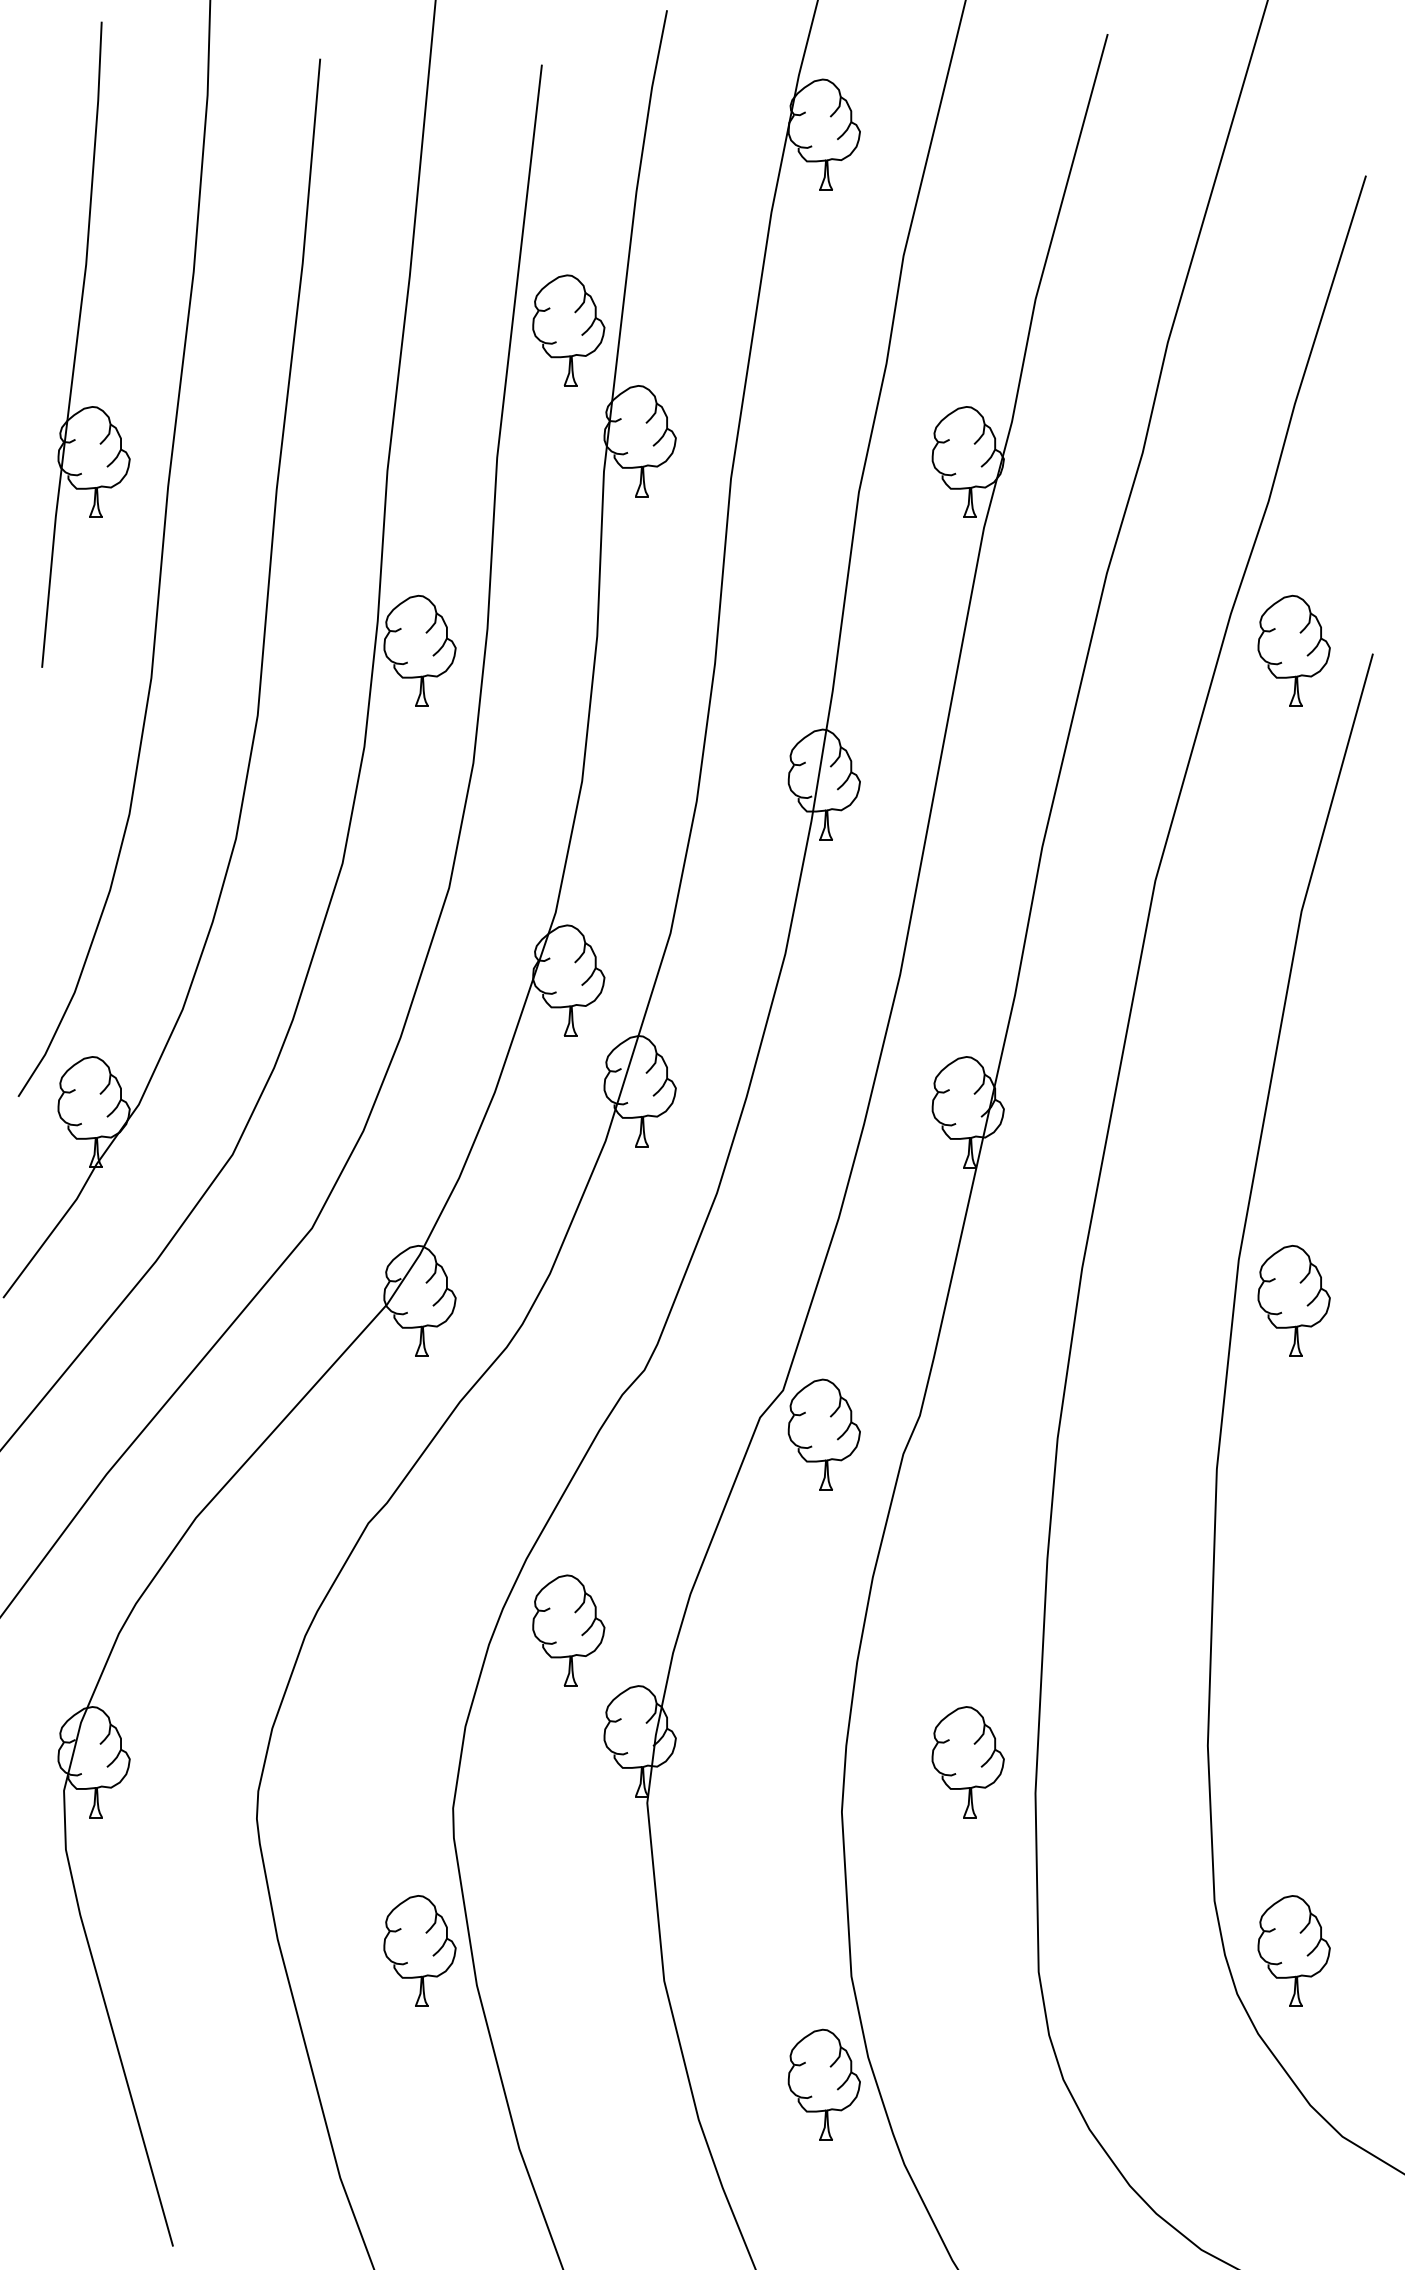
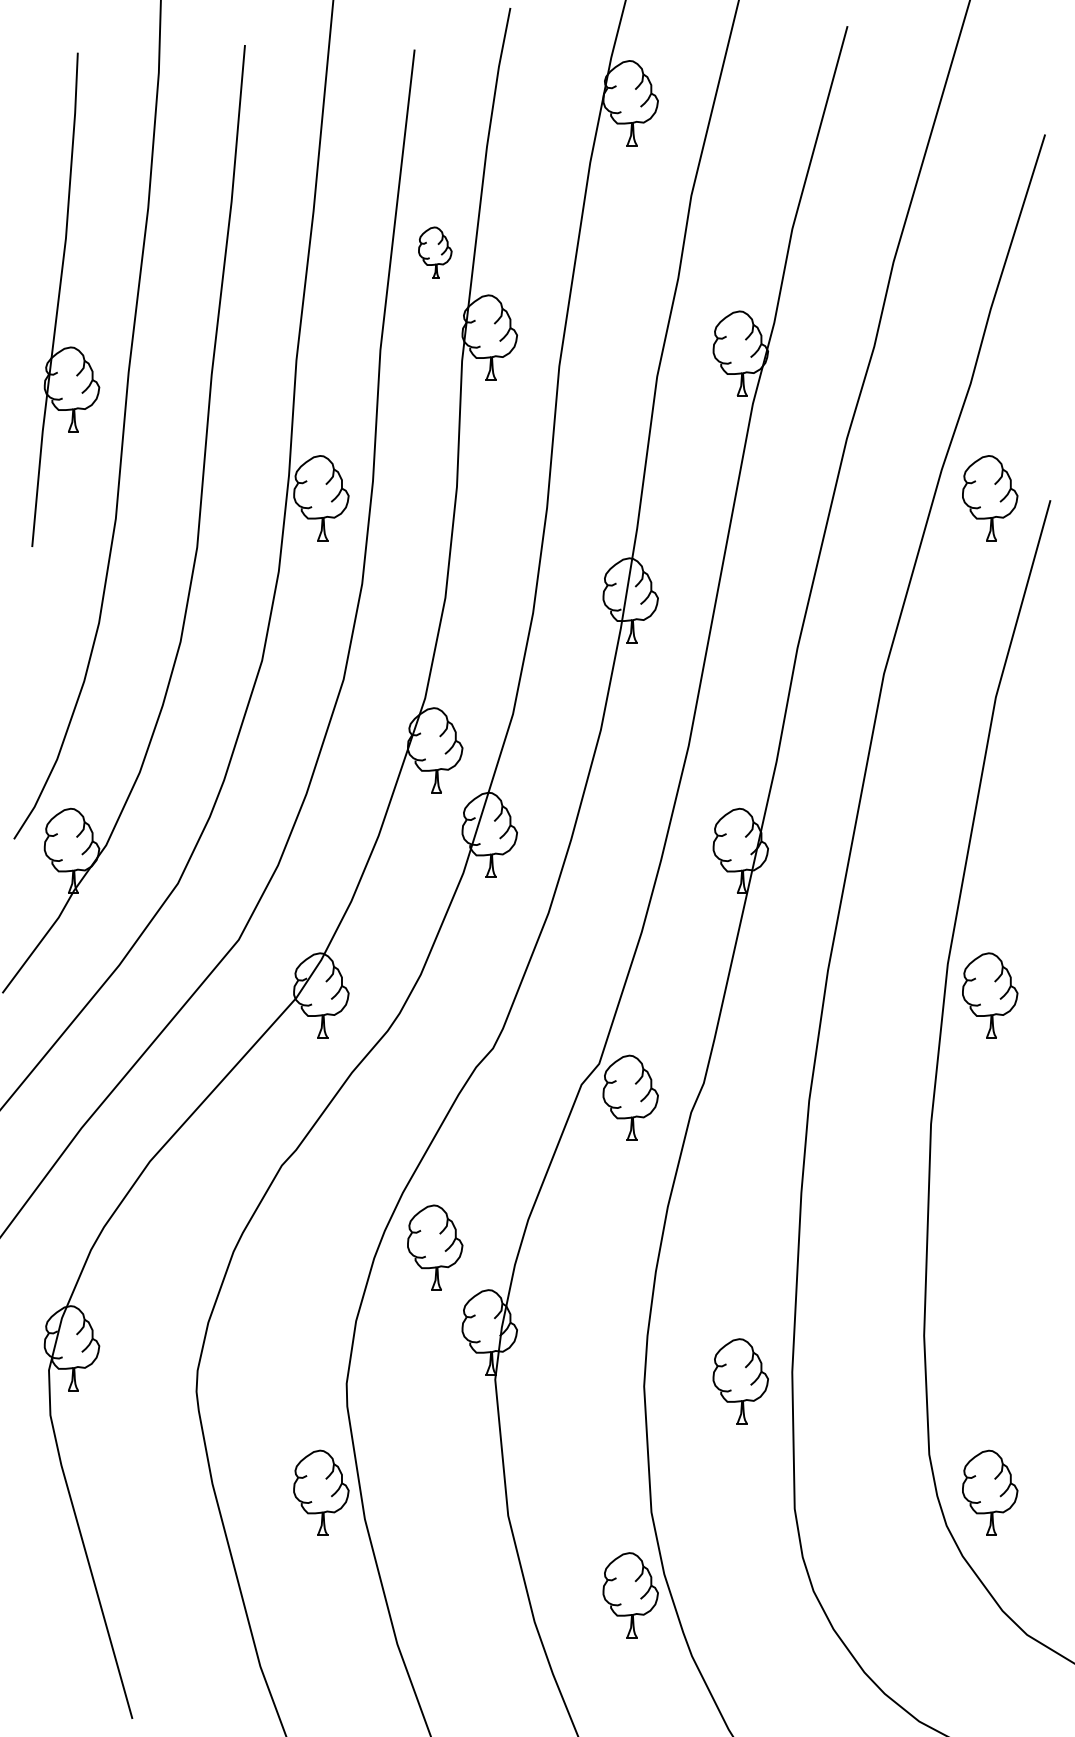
part: (569, 329) -> (435, 252), size x0.6
part: (85, 344) -> (65, 299), moved
part: (967, 1762) -> (740, 1381), moved

